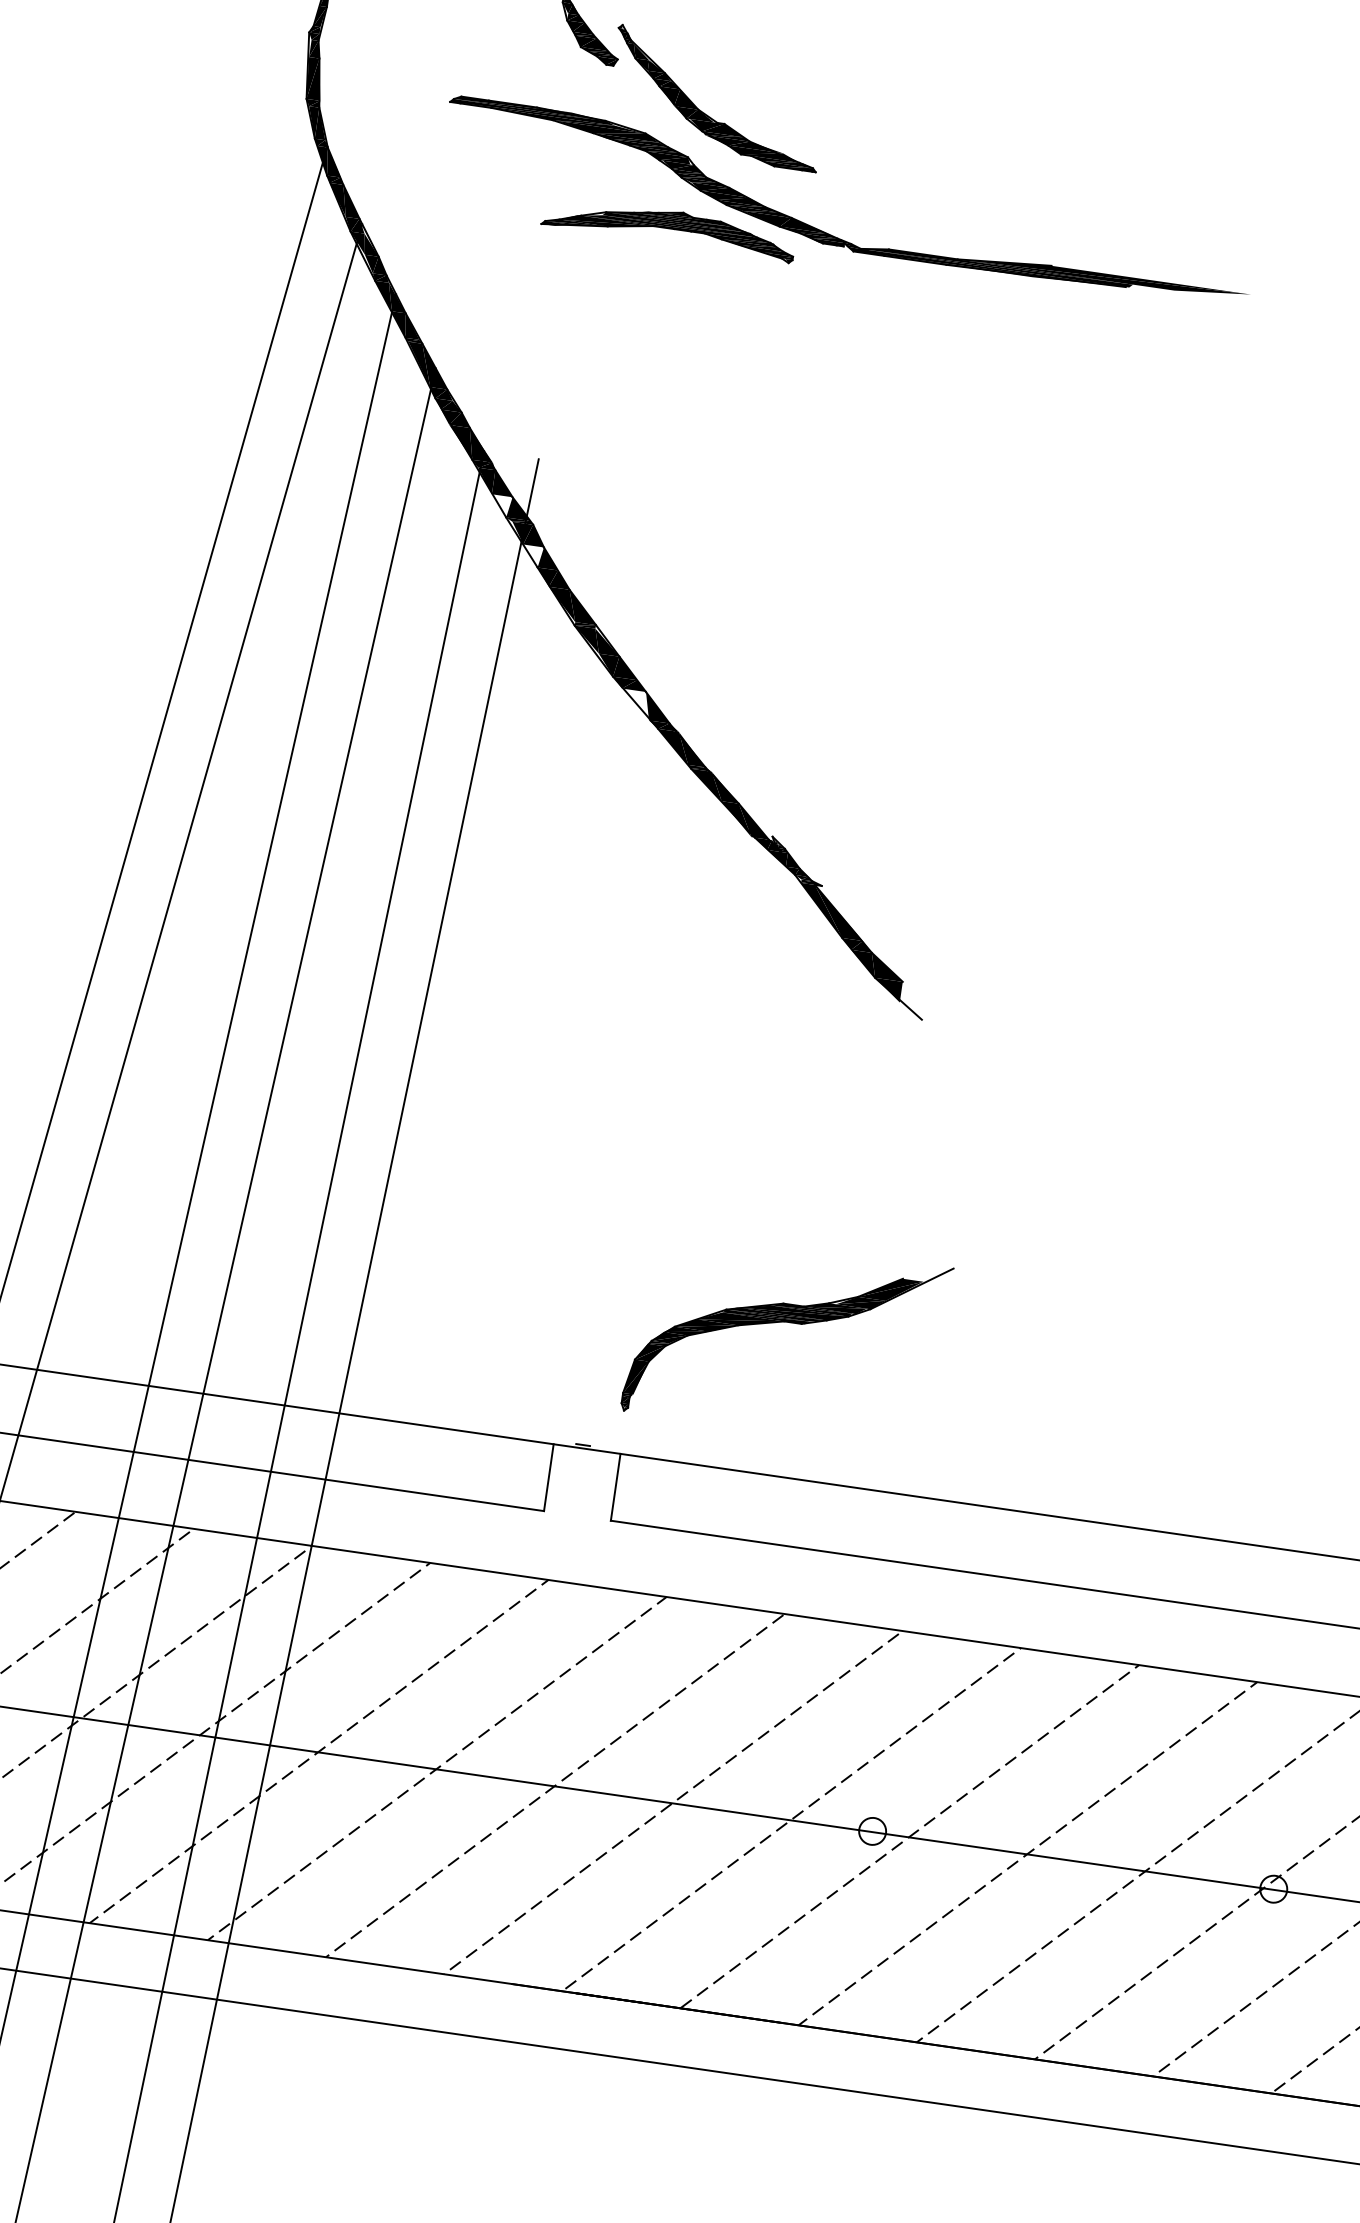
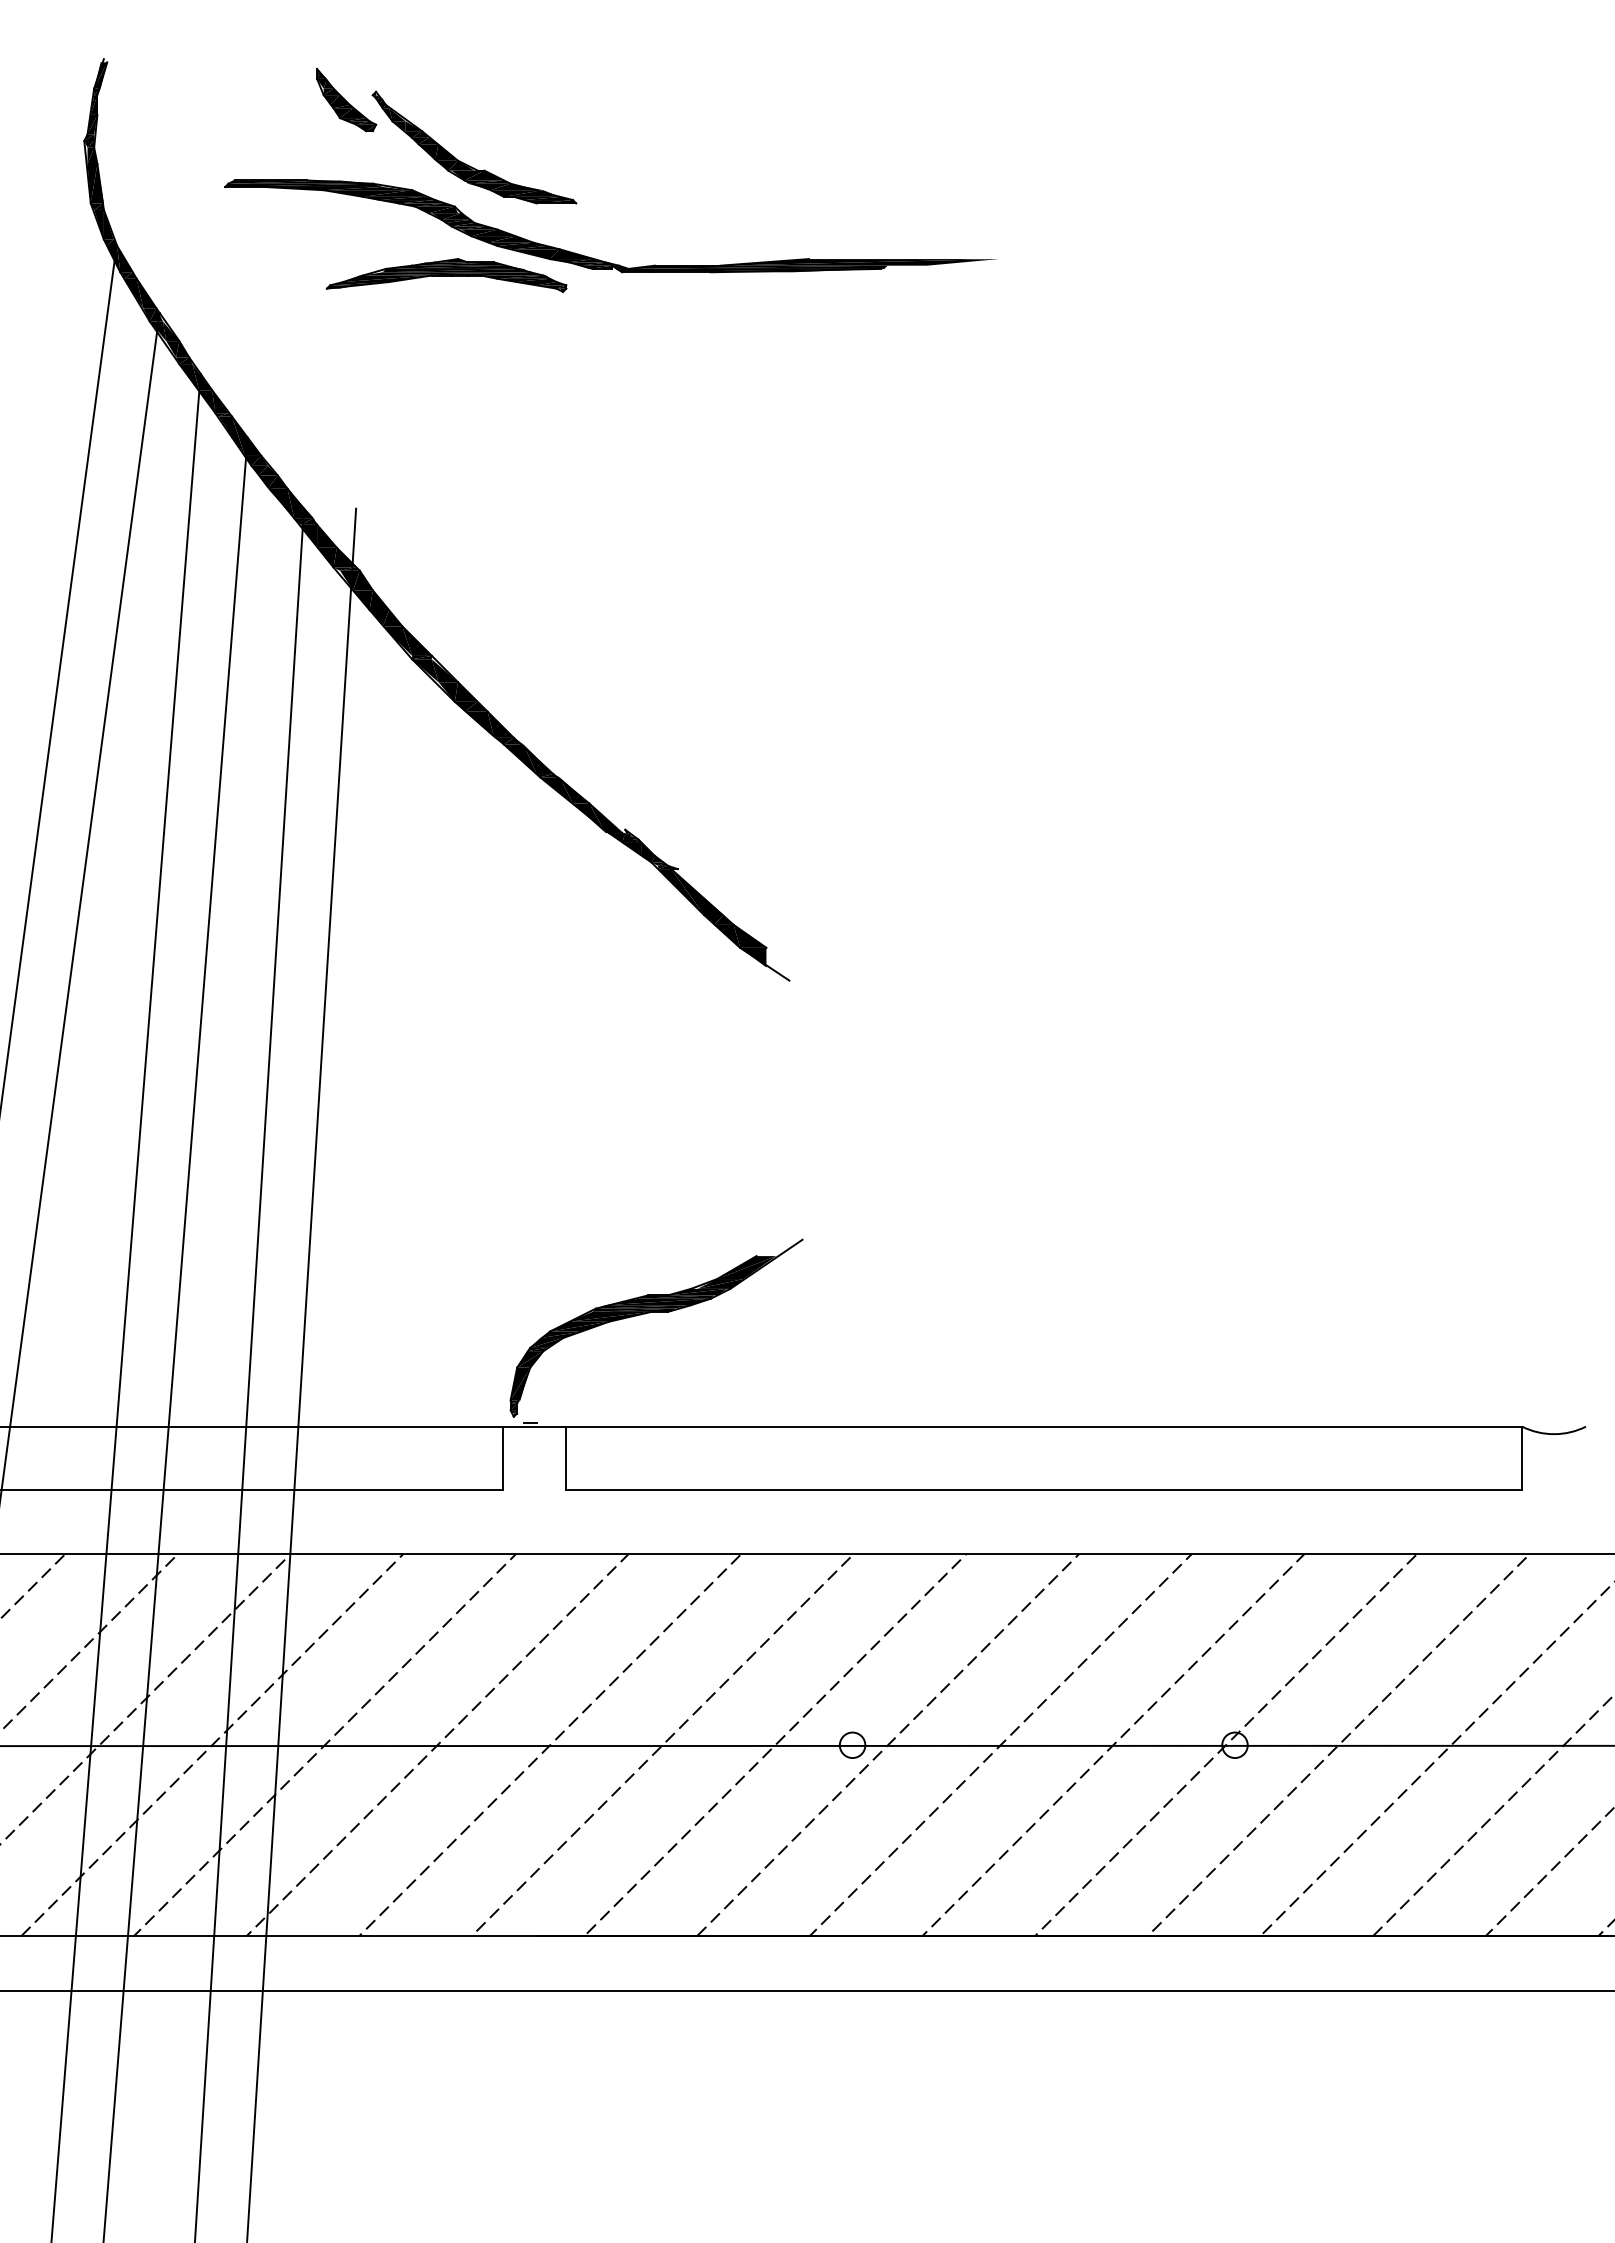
fill: (500, 505) -> (326, 557), added
fill: (531, 556) -> (362, 600), added
fill: (635, 704) -> (479, 724), added
part: (789, 1322) -> (656, 1312), moved

